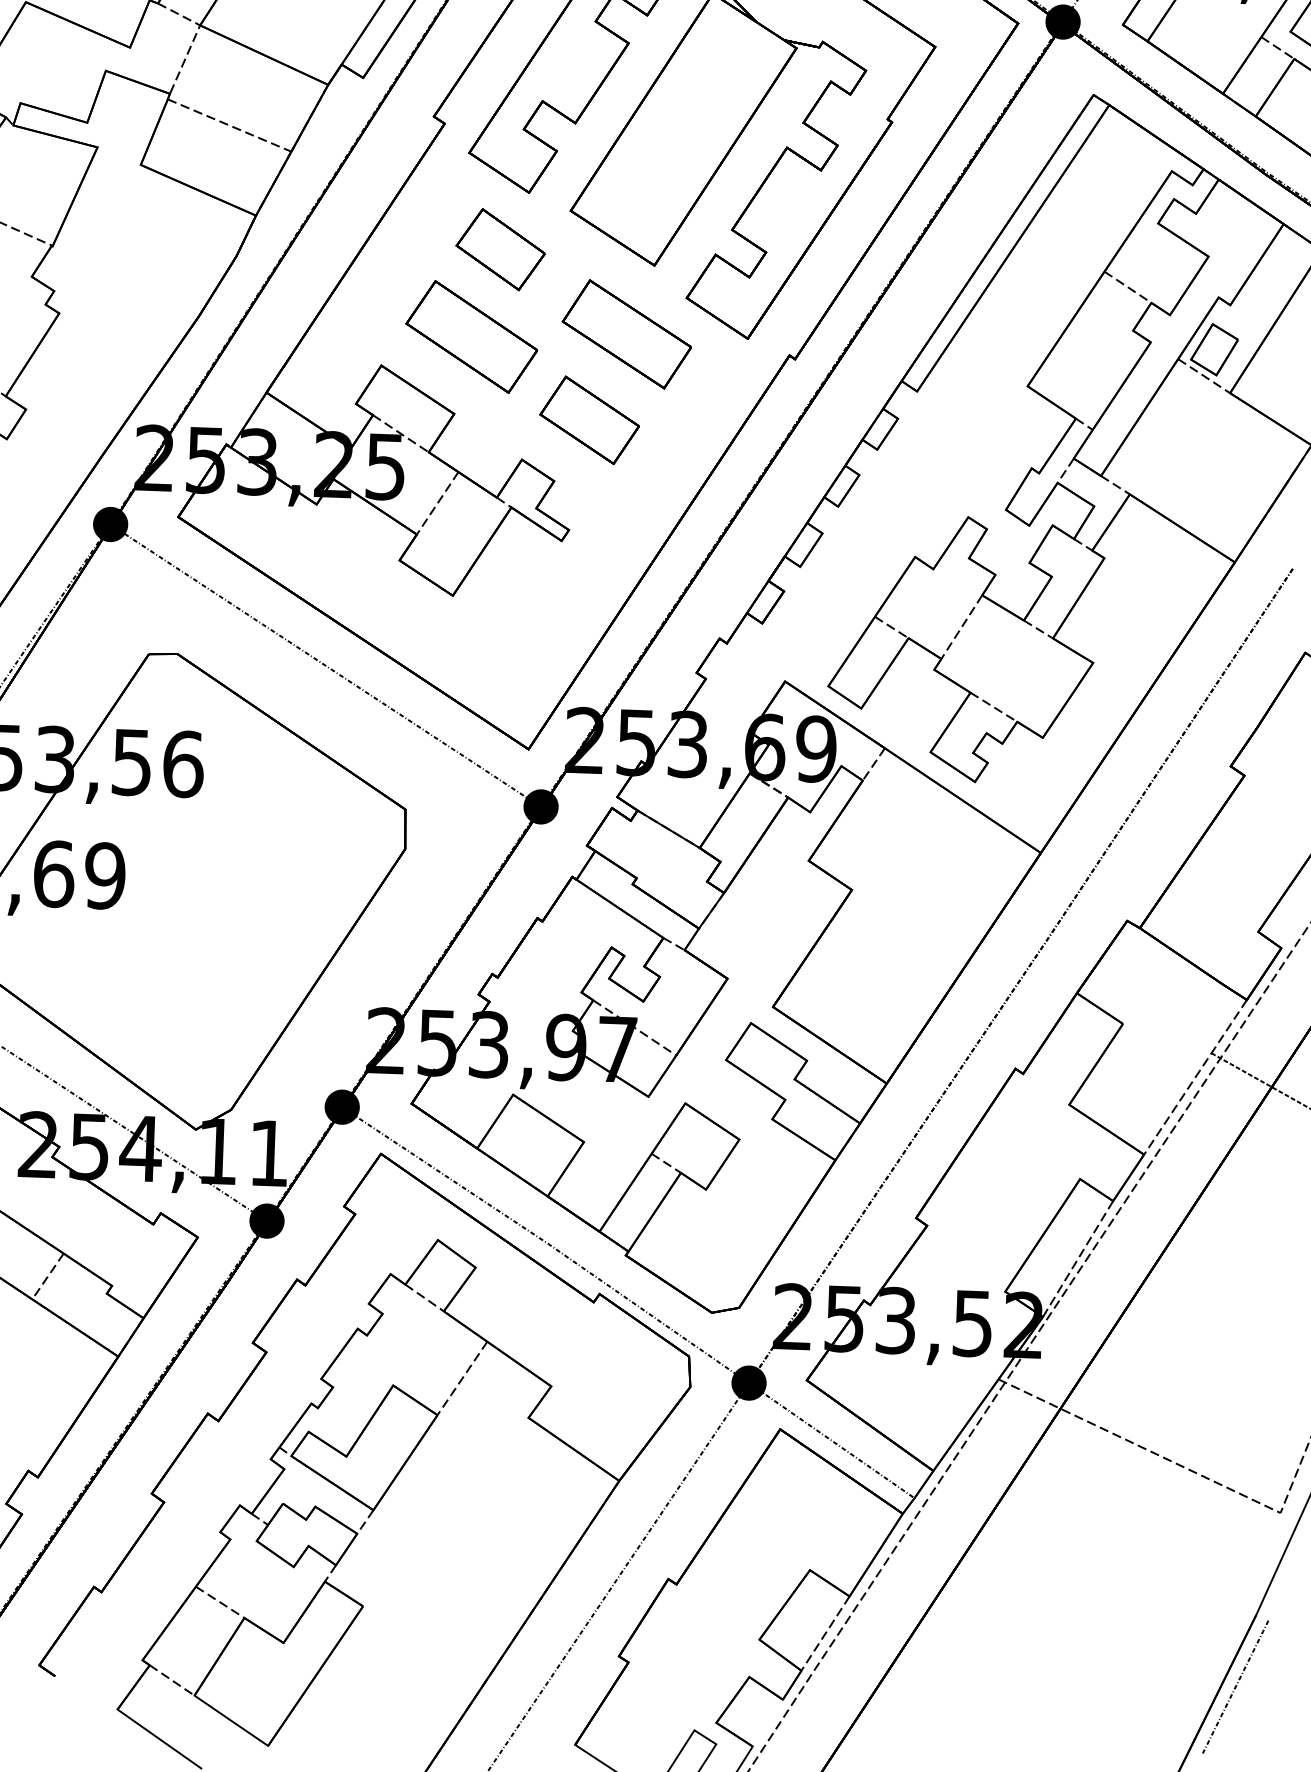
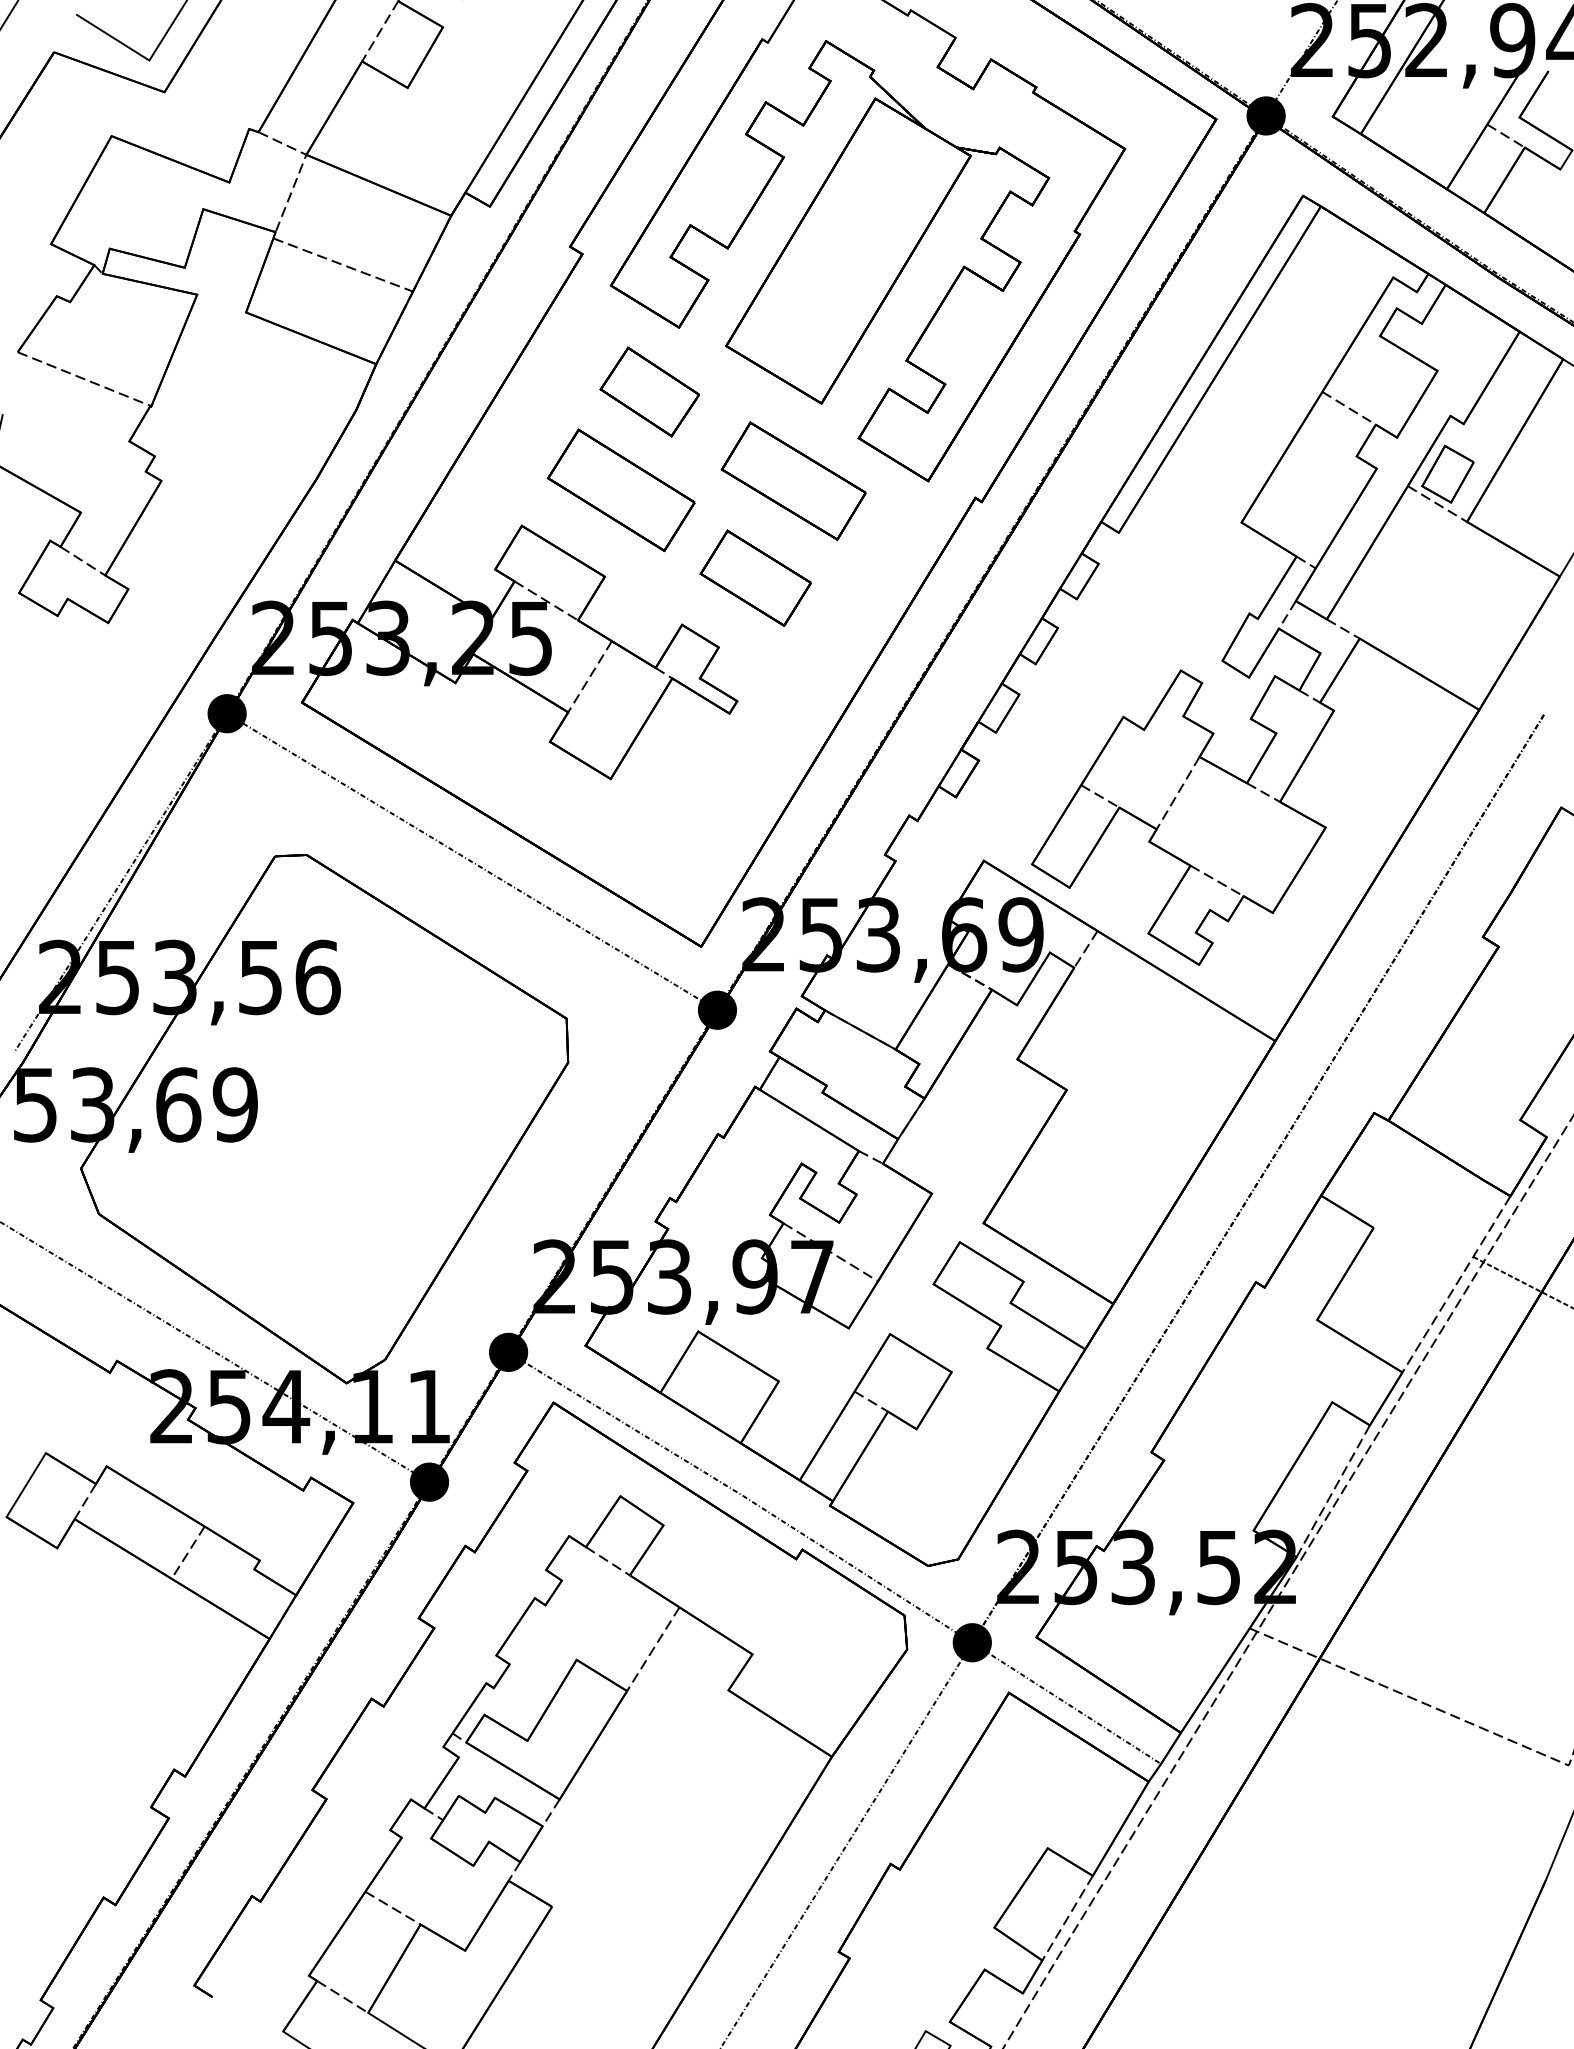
line: (1235, 1686) -> (1525, 1960), removed

